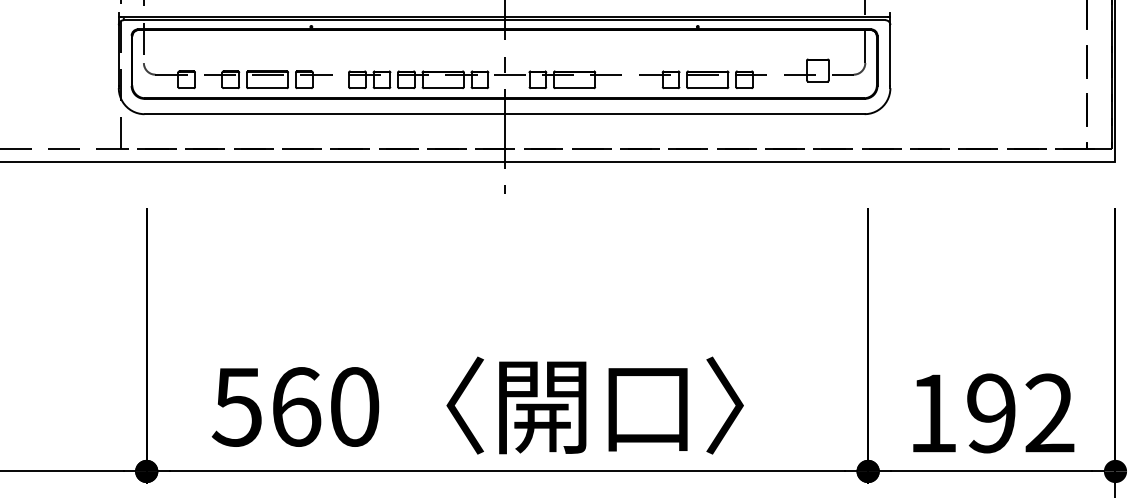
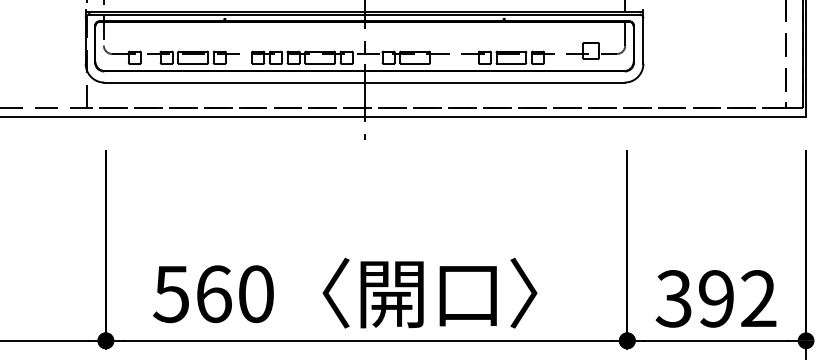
text: (931, 413) -> (673, 298), 192 -> 392

